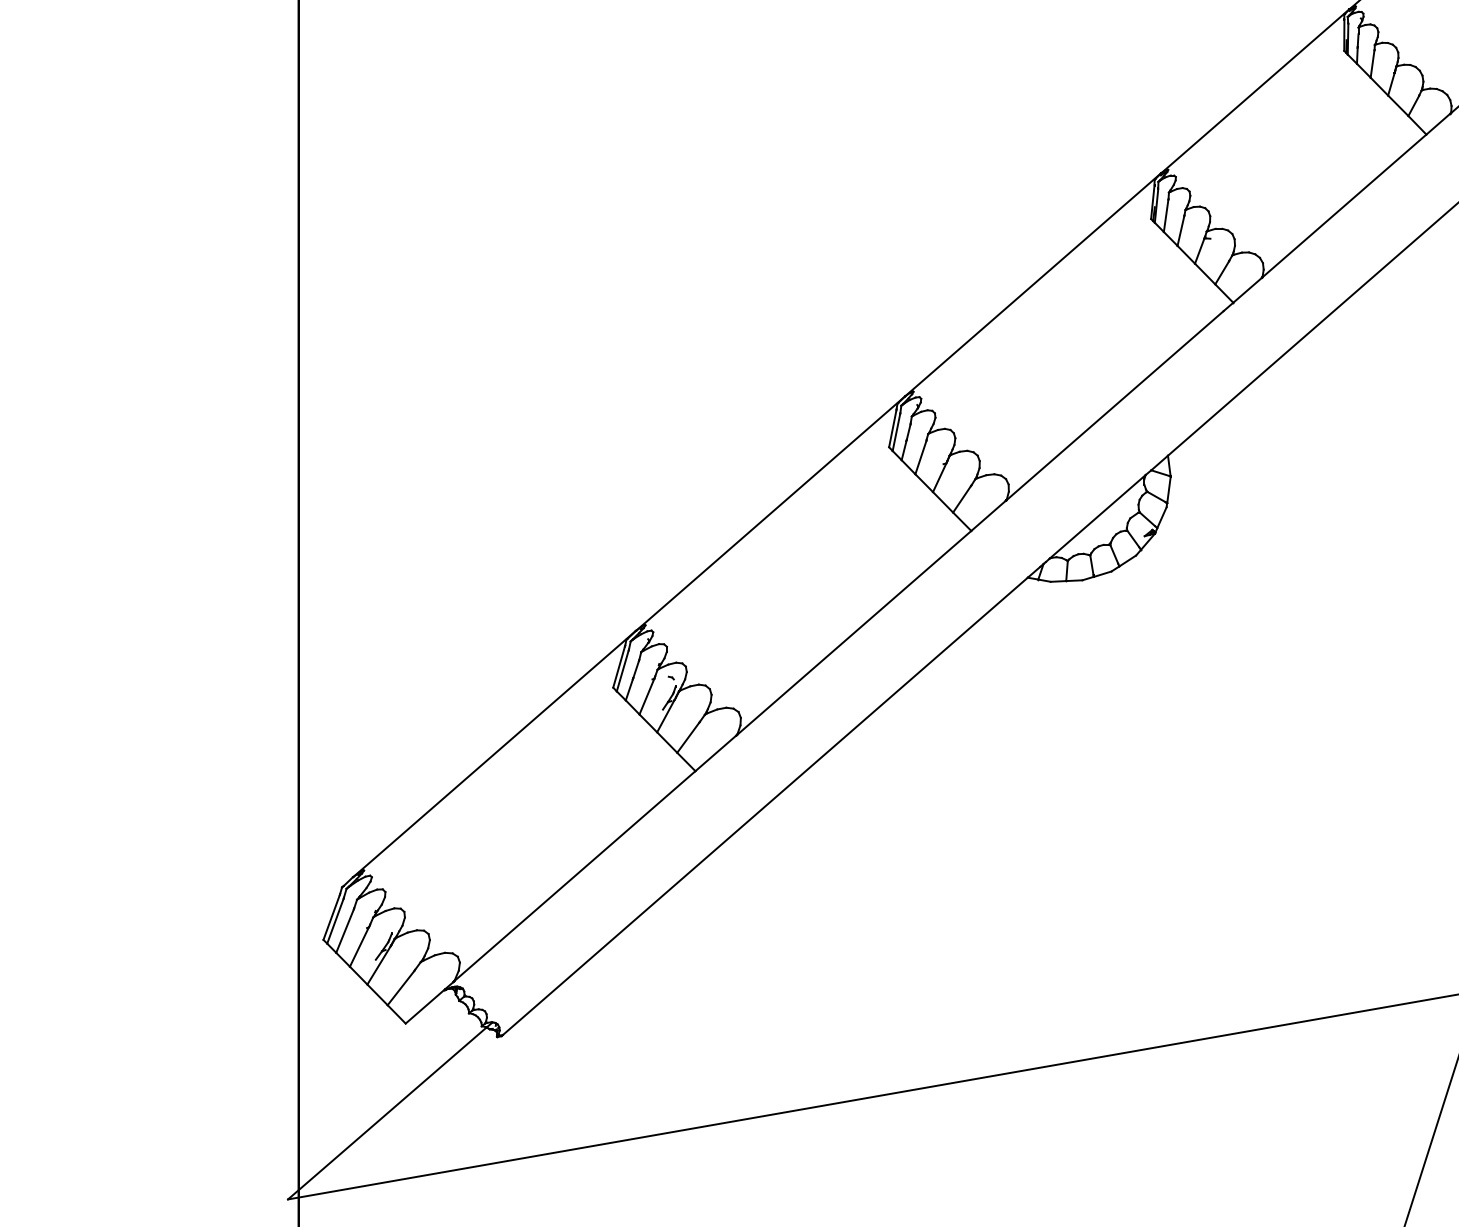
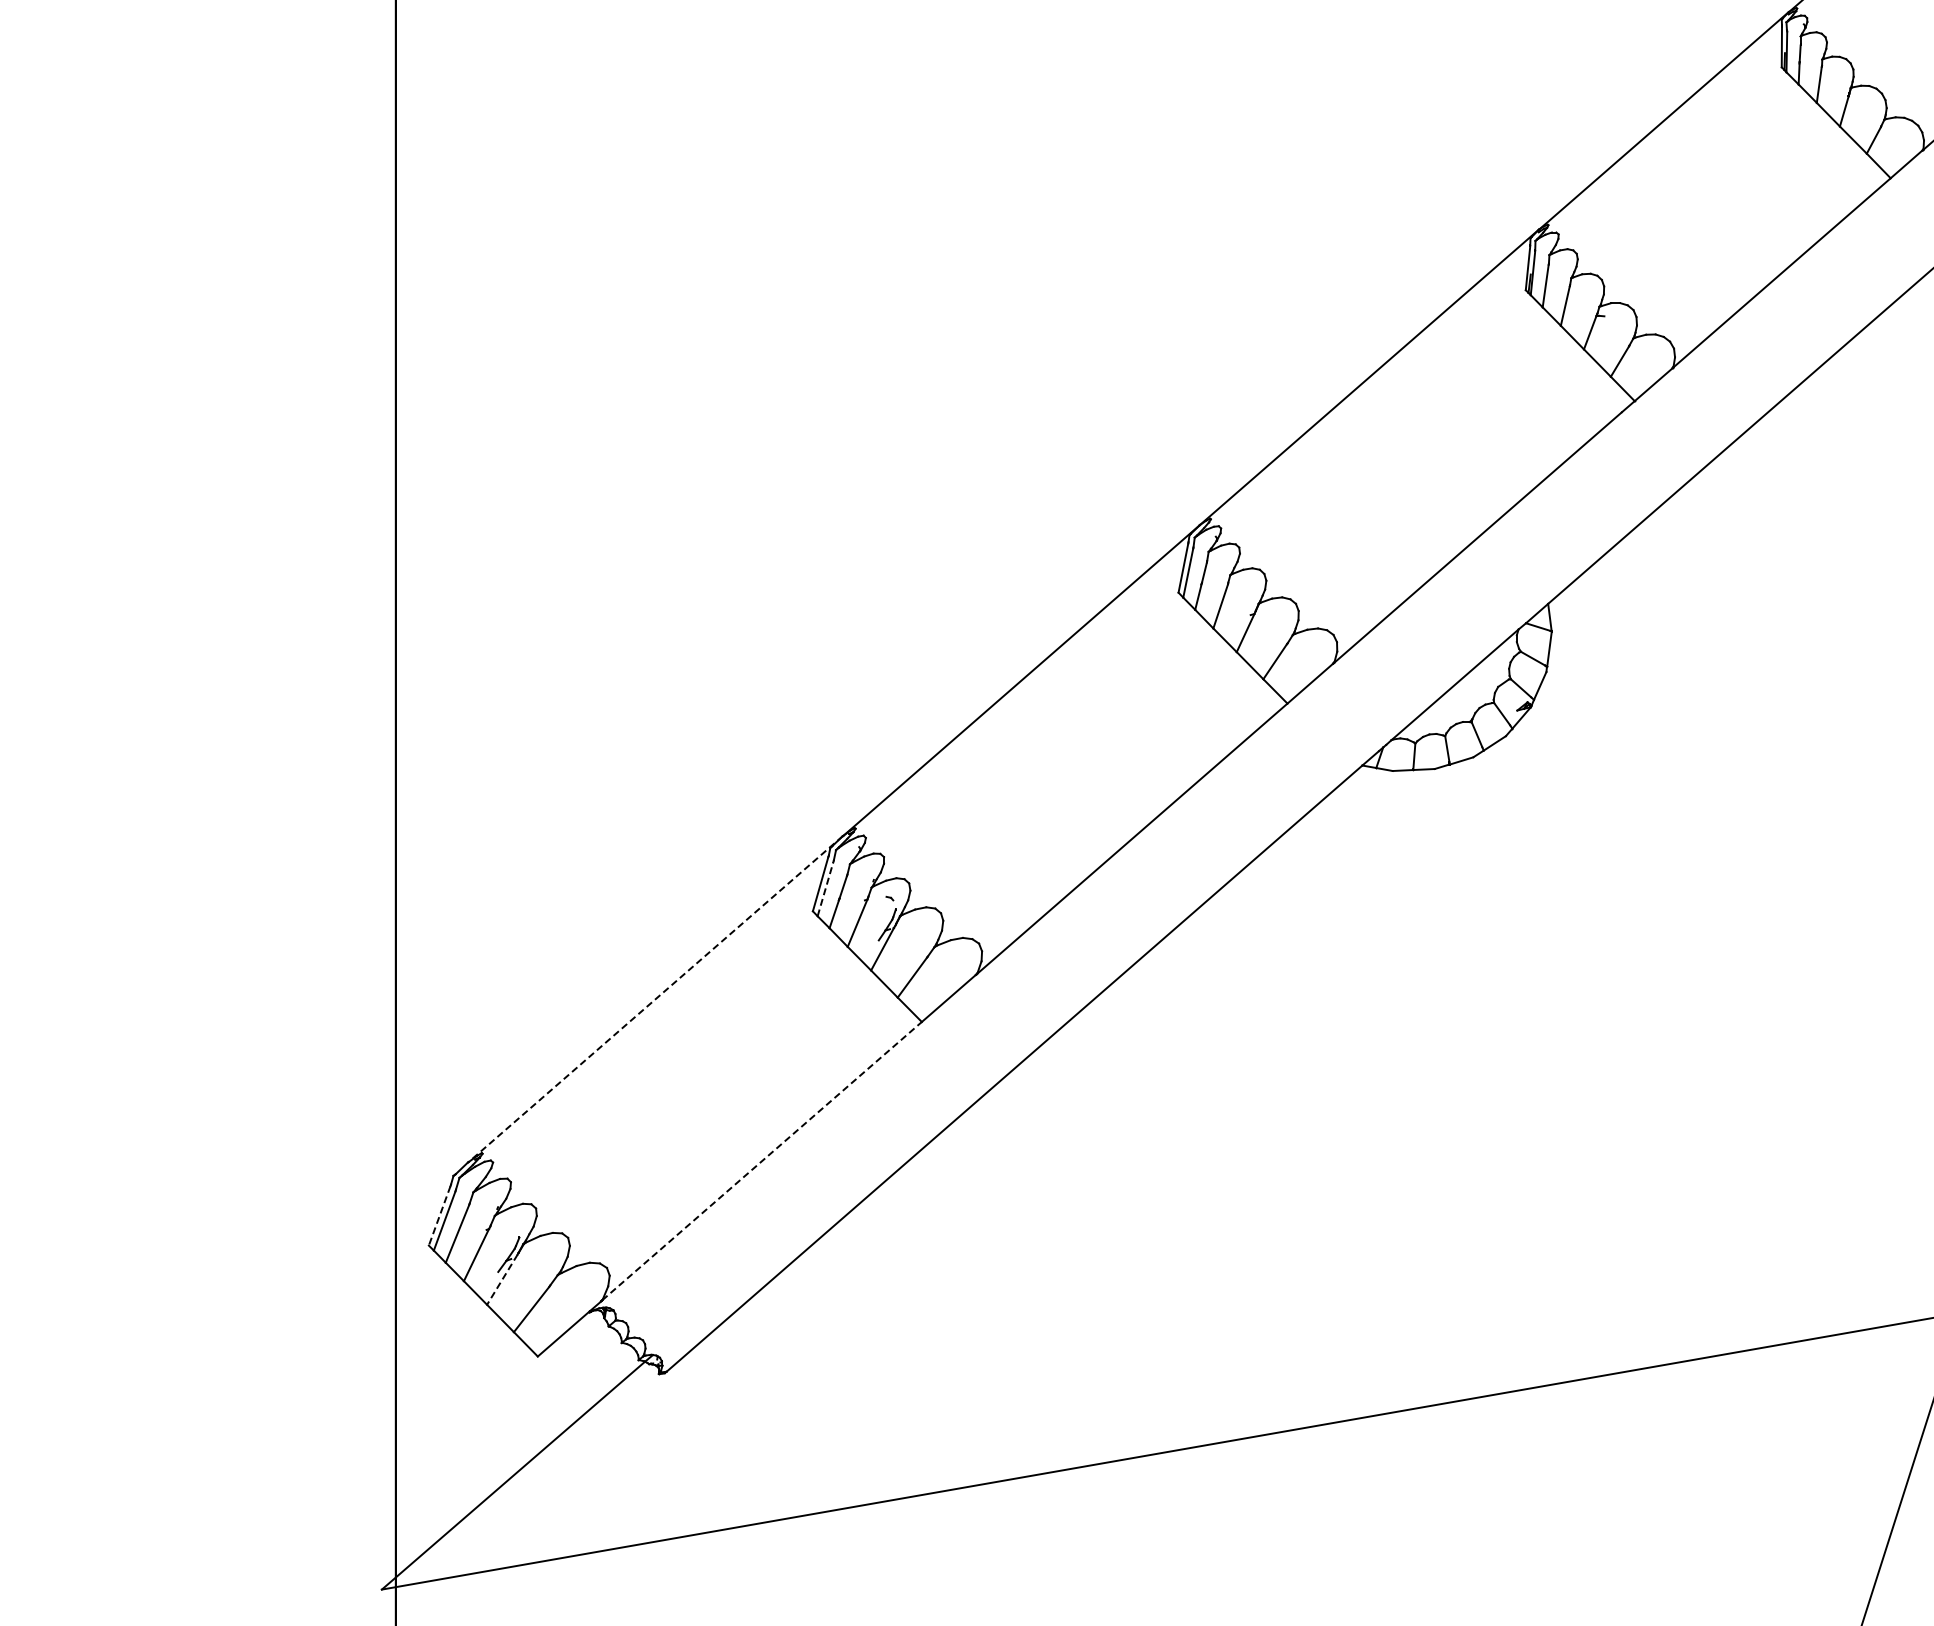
line: (622, 670) -> (825, 888), solid -> dashed
line: (494, 754) -> (655, 999), solid -> dashed
line: (575, 876) -> (762, 1161), solid -> dashed
line: (331, 917) -> (439, 1215), solid -> dashed
line: (379, 966) -> (502, 1280), solid -> dashed

